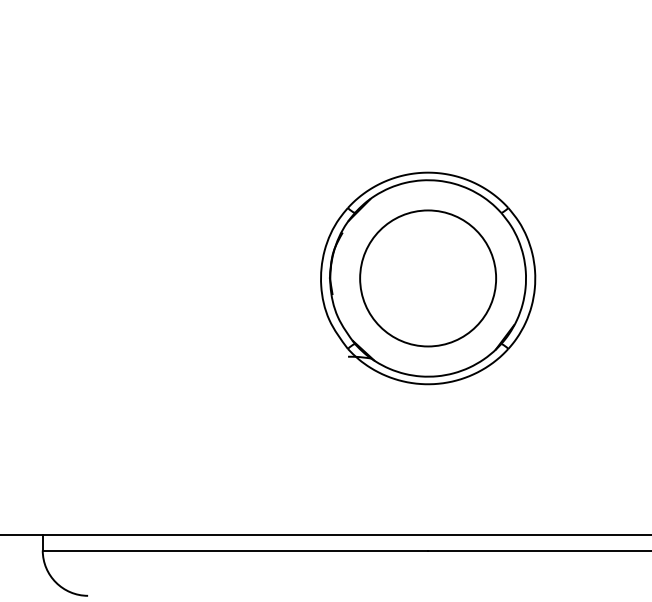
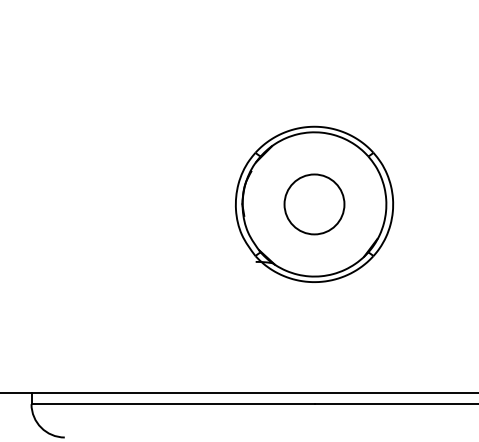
circle: (428, 278) -> (314, 204), size x0.6

